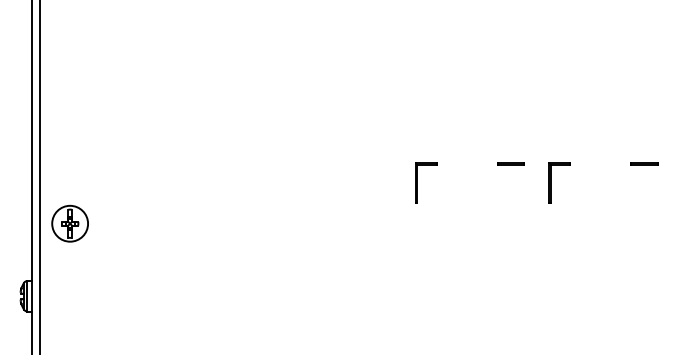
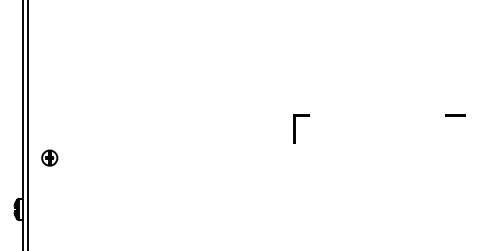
line: (511, 163) -> (361, 115), removed
part: (559, 181) -> (395, 128), removed
part: (69, 222) -> (49, 157), size x0.6

